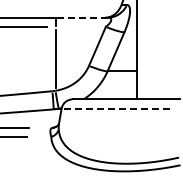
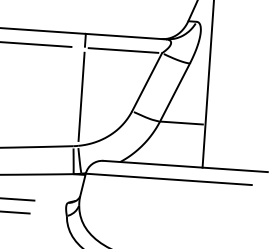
line: (81, 17) -> (125, 36), dashed -> solid
line: (80, 26) -> (123, 49), added
line: (116, 108) -> (169, 179), dashed -> solid

